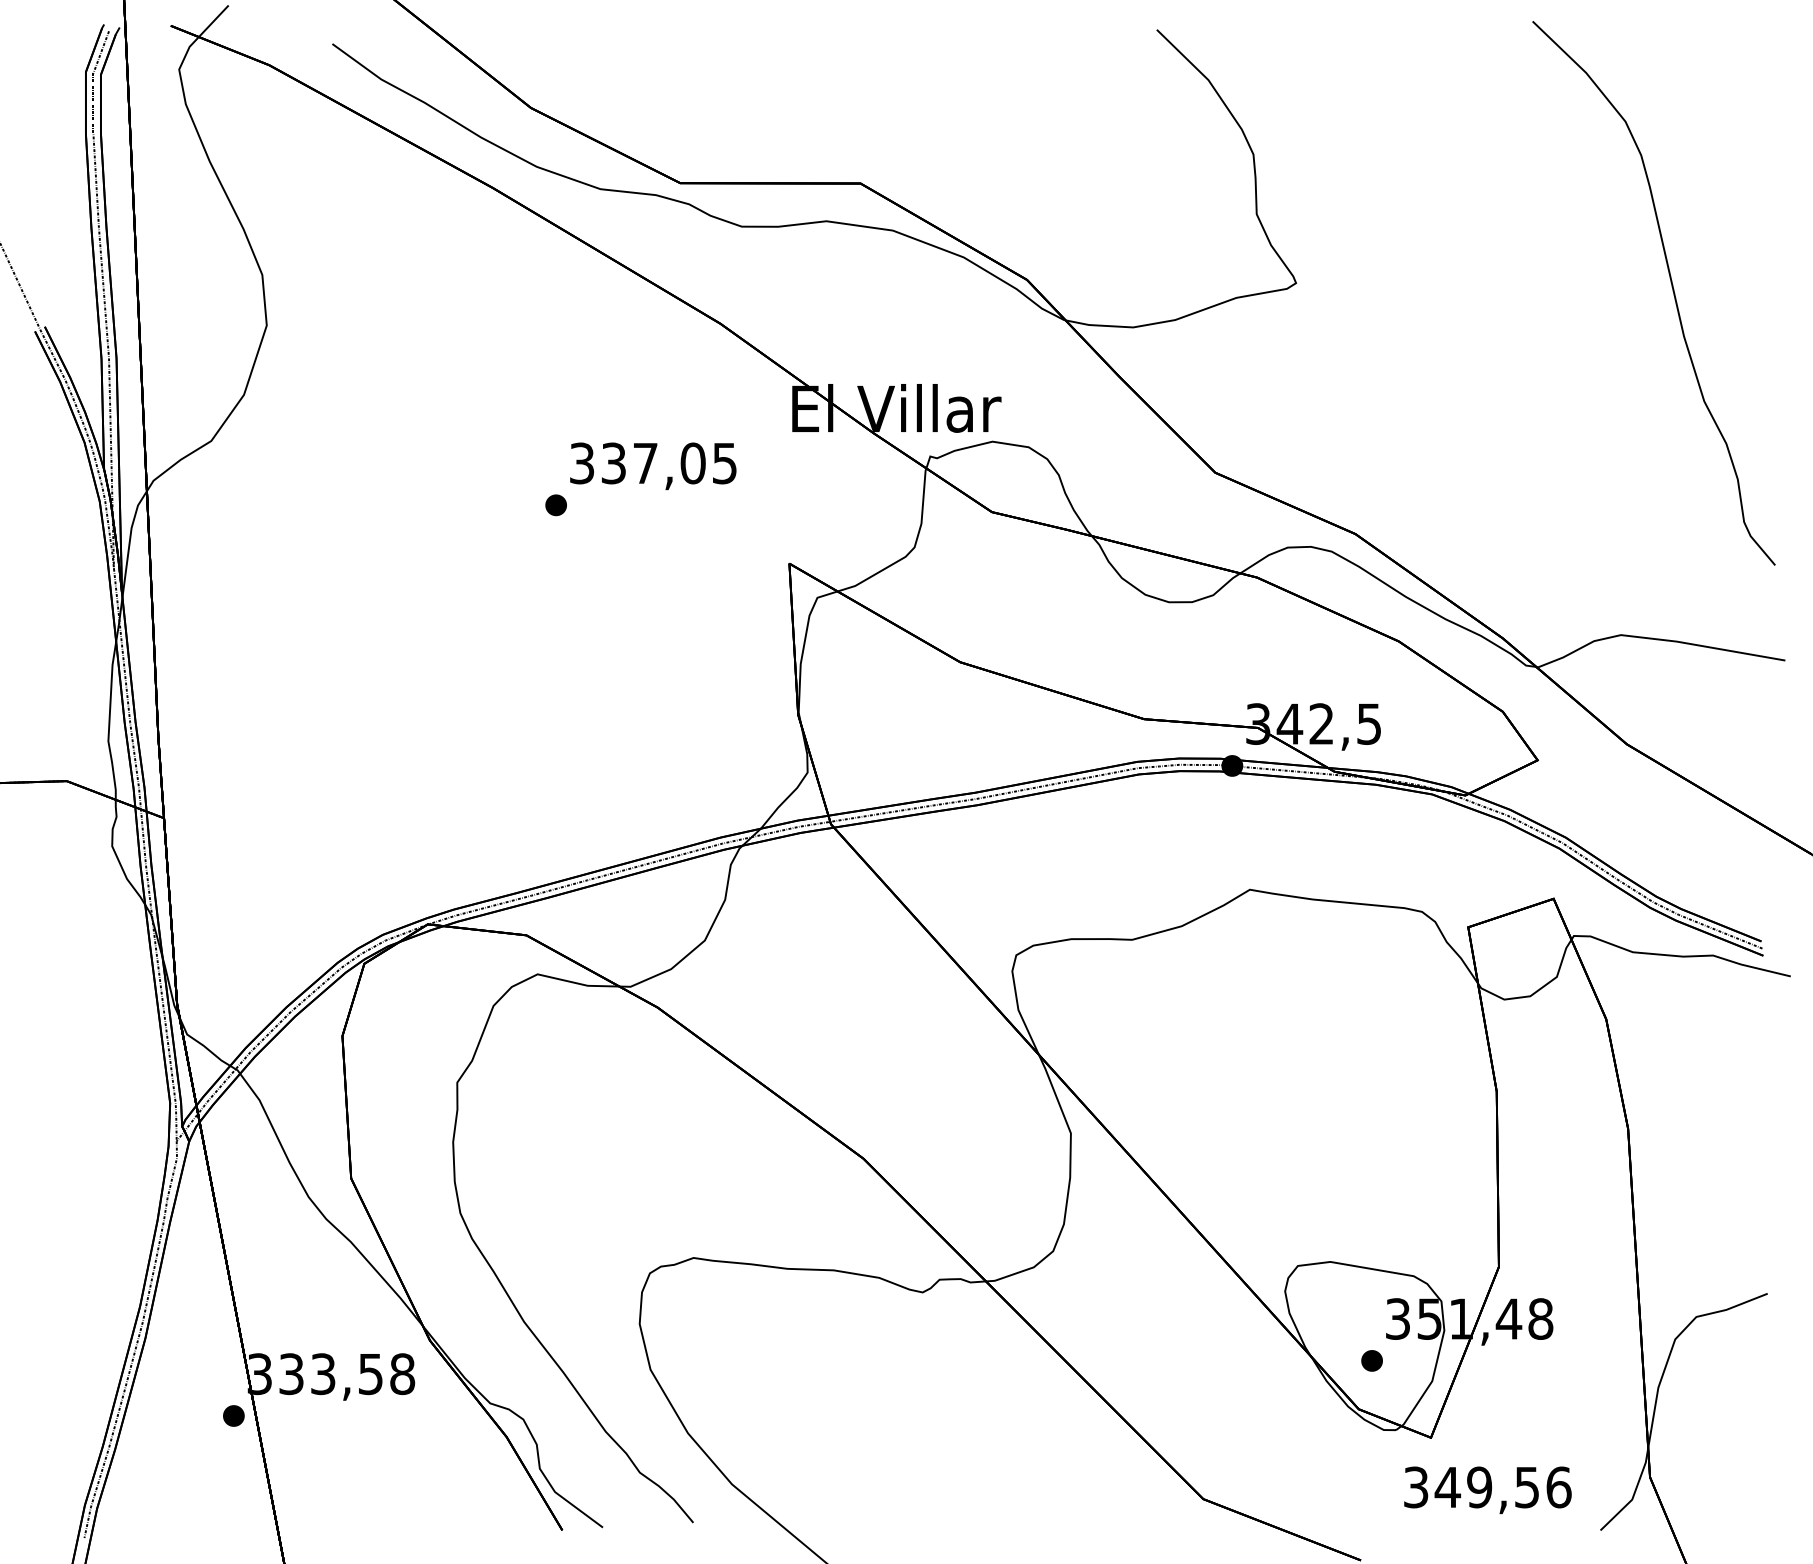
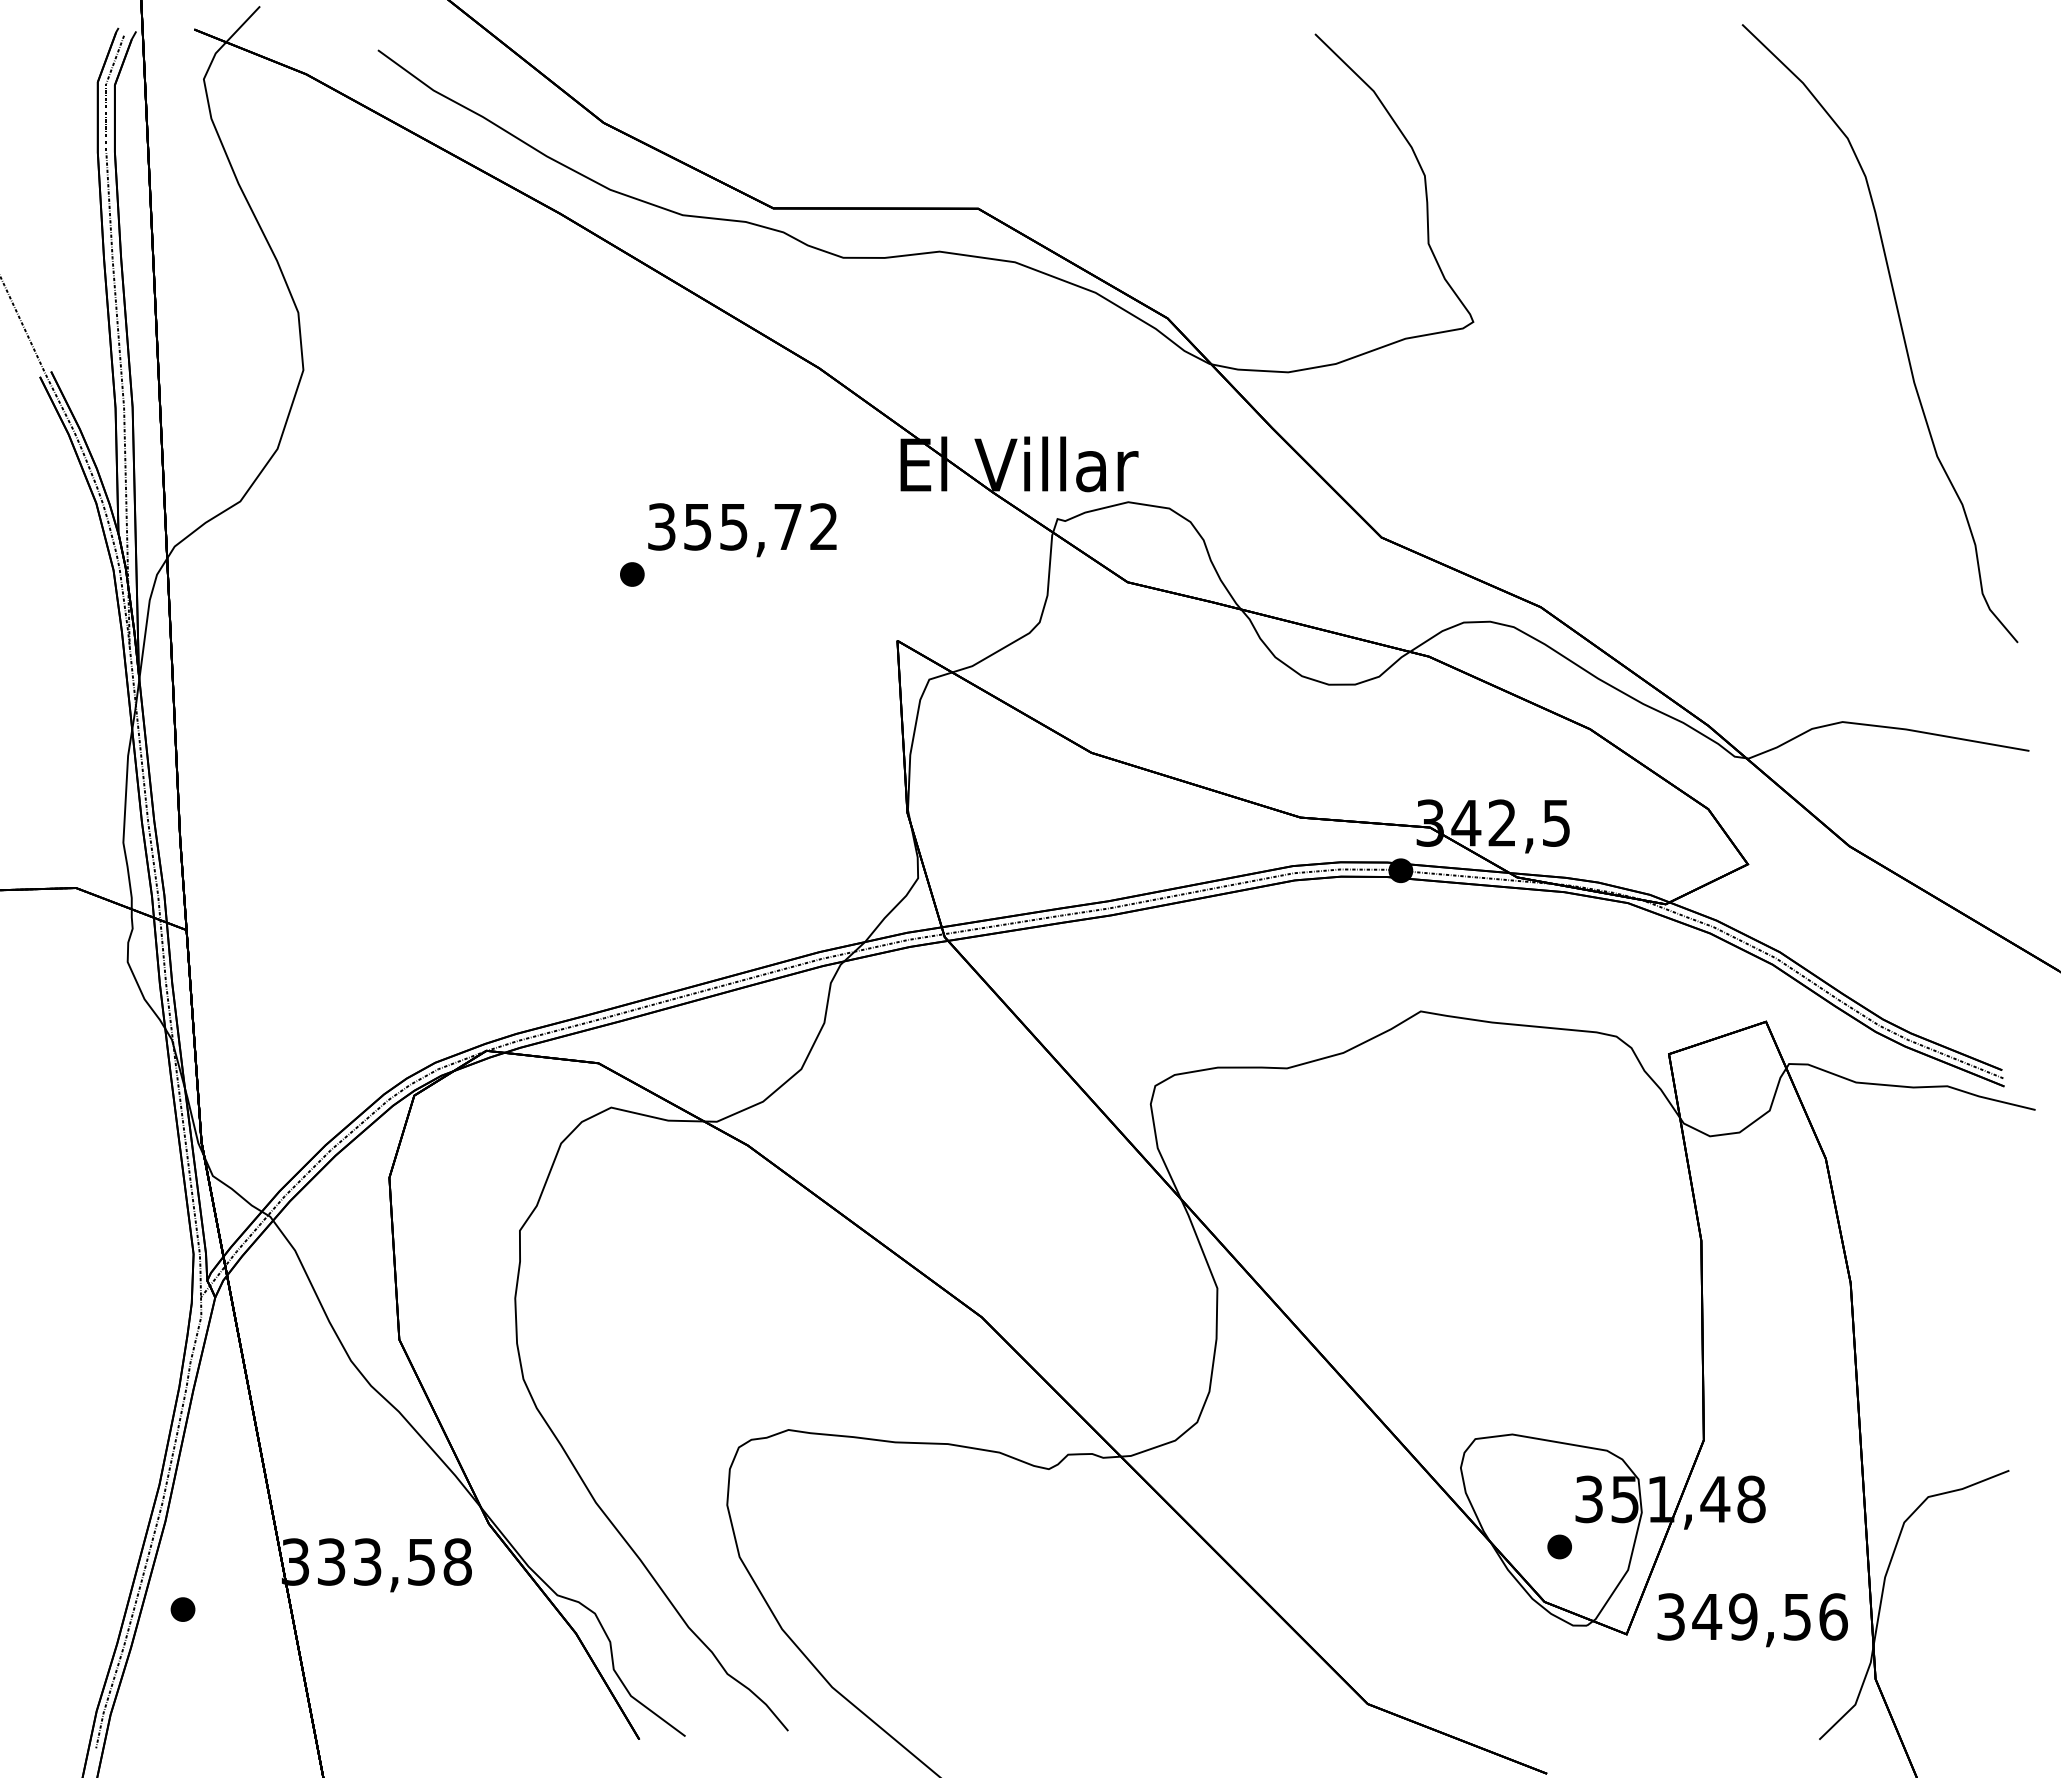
text: (669, 463) -> (761, 526), 337,05 -> 355,72
part: (233, 1415) -> (182, 1609), moved
text: (1487, 1490) -> (1752, 1620), moved

